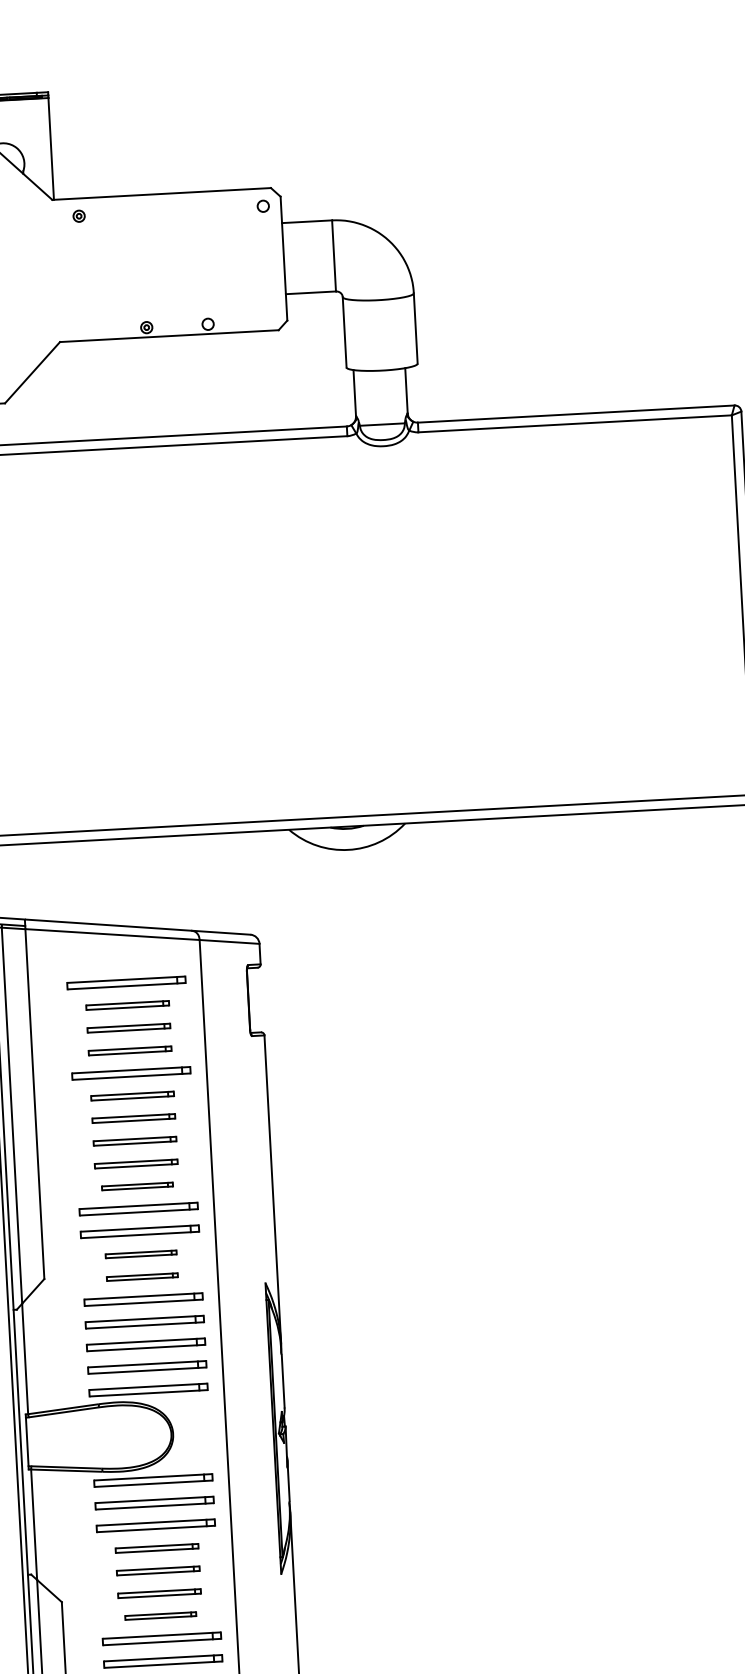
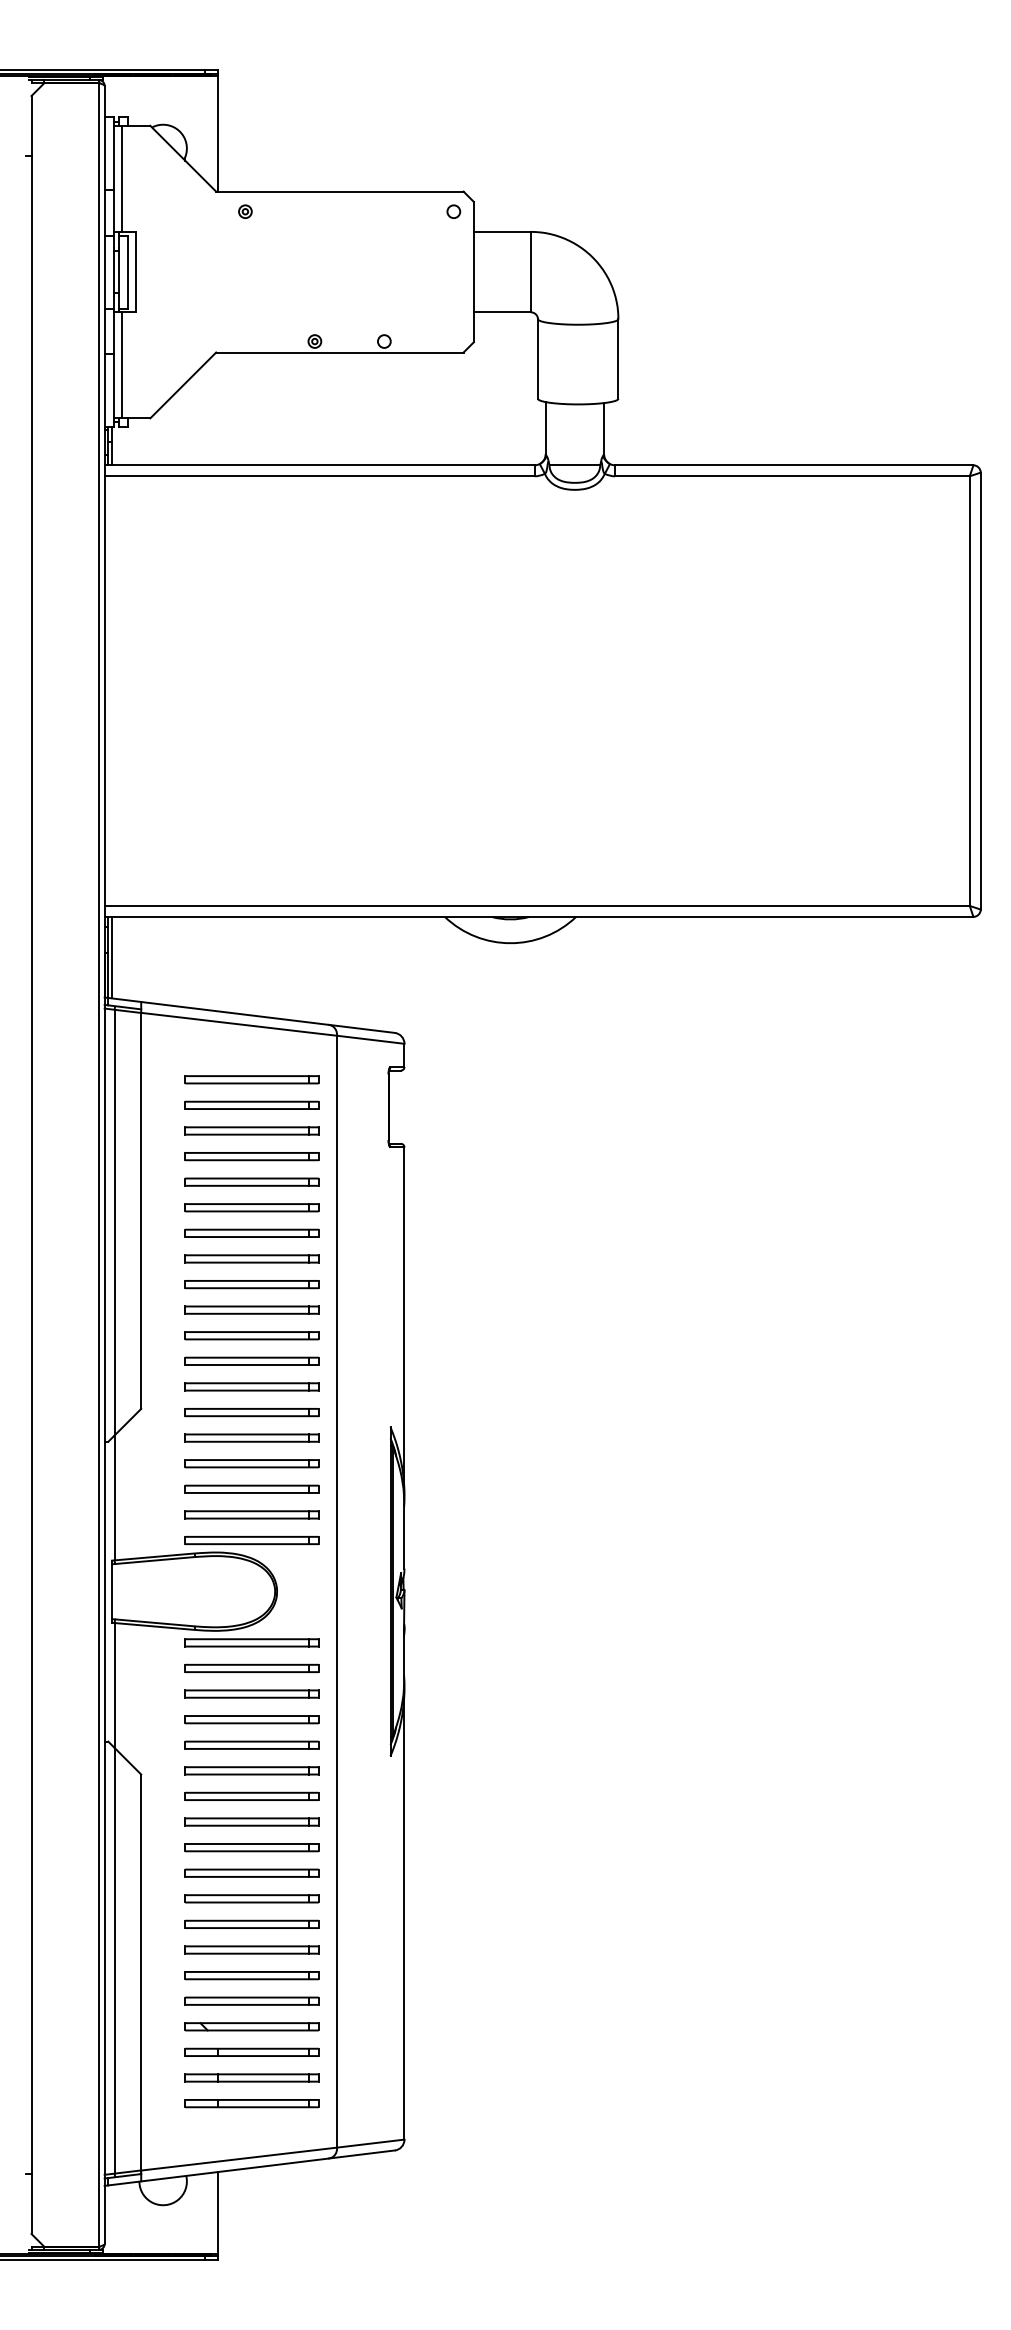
part: (127, 1004) -> (251, 1104), size x1.43
part: (128, 1027) -> (251, 1130), size x1.43
part: (129, 1050) -> (251, 1156), size x1.43
part: (132, 1095) -> (251, 1207), size x1.43
part: (133, 1117) -> (251, 1232), size x1.43
part: (134, 1140) -> (251, 1258), size x1.43
part: (135, 1163) -> (251, 1284), size x1.43
part: (137, 1185) -> (251, 1309), size x1.67
part: (140, 1253) -> (251, 1386), size x1.67
part: (141, 1276) -> (251, 1412), size x1.67
part: (156, 1548) -> (251, 1719), size x1.43
part: (157, 1570) -> (251, 1744), size x1.43
part: (159, 1593) -> (251, 1770), size x1.43
part: (160, 1615) -> (251, 1795), size x1.67

